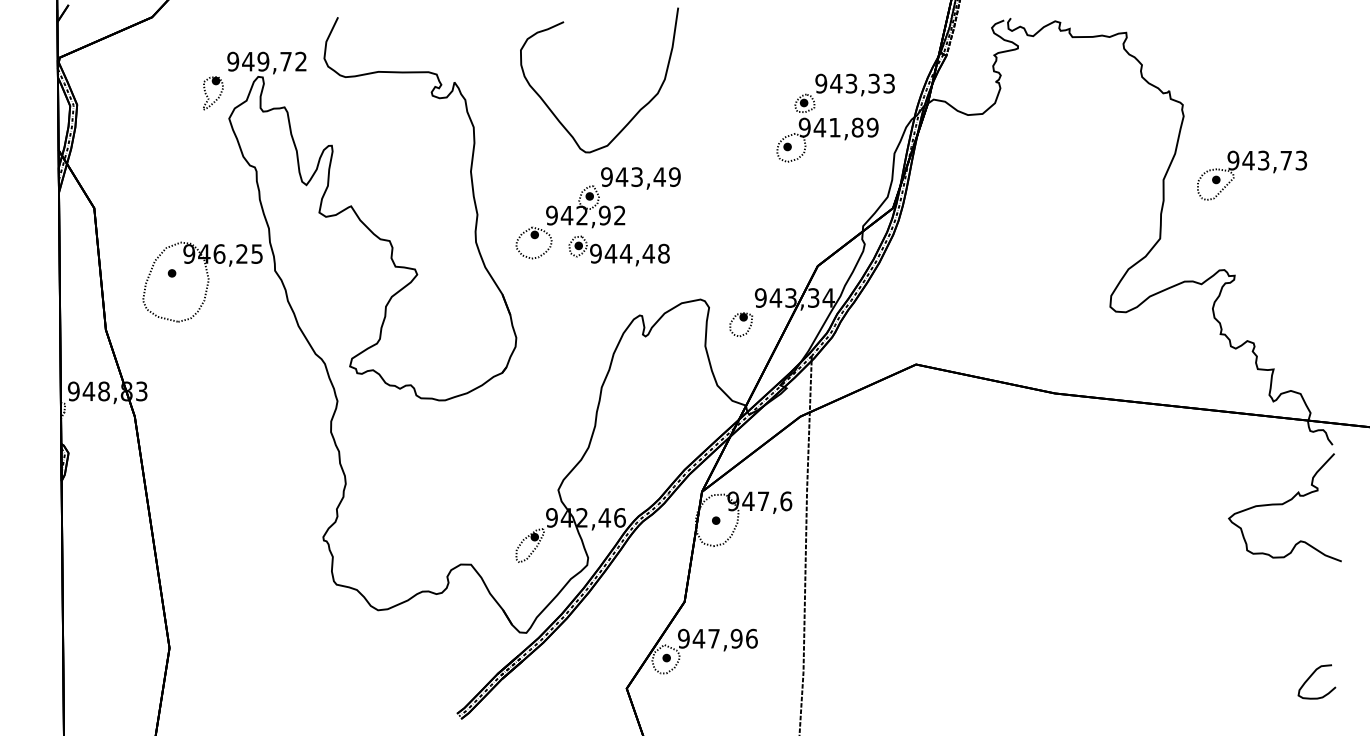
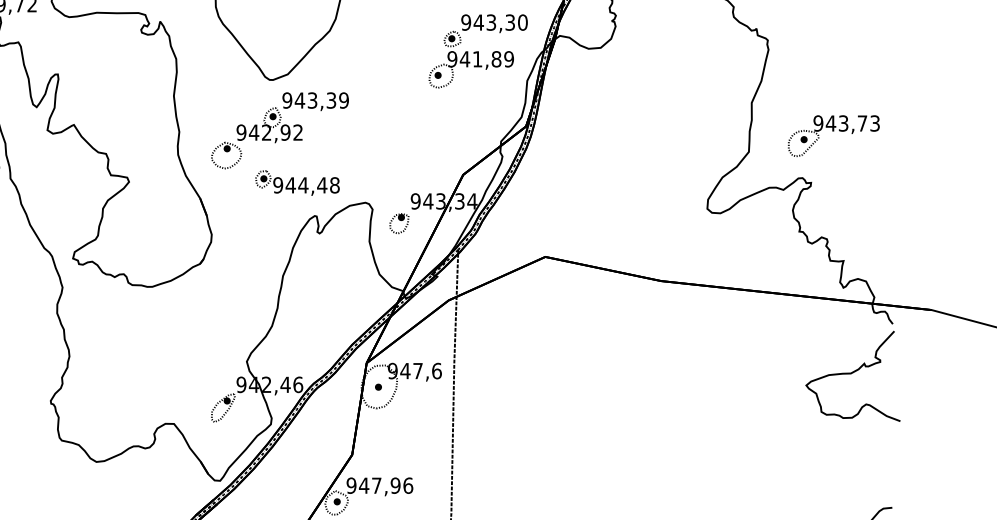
text: (889, 83) -> (523, 22), 943,33 -> 943,30
part: (1252, 175) -> (834, 135), moved
text: (659, 177) -> (331, 100), 943,49 -> 943,39
part: (618, 250) -> (297, 182), moved

